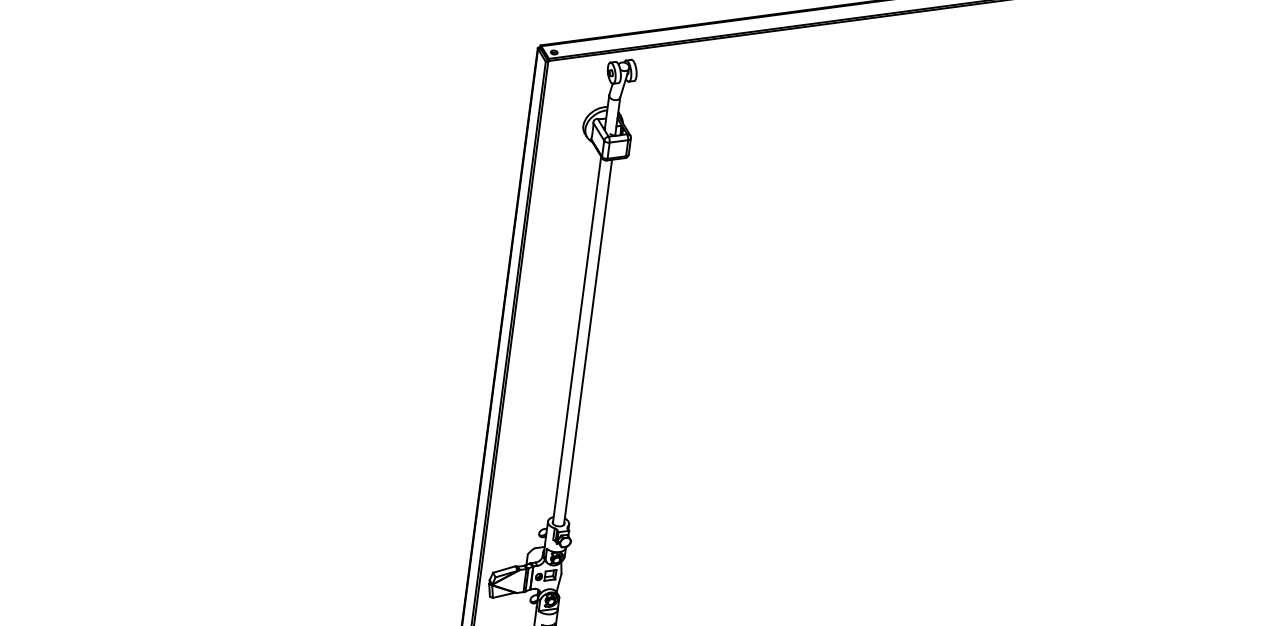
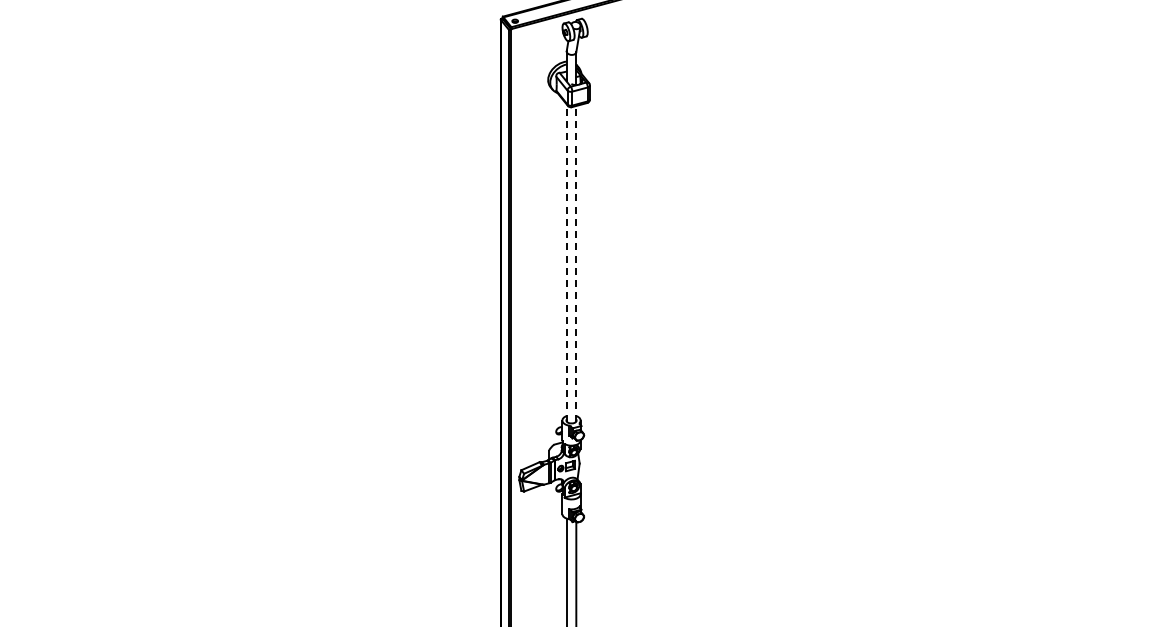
line: (576, 339) -> (566, 262), solid -> dashed
line: (588, 342) -> (576, 263), solid -> dashed

